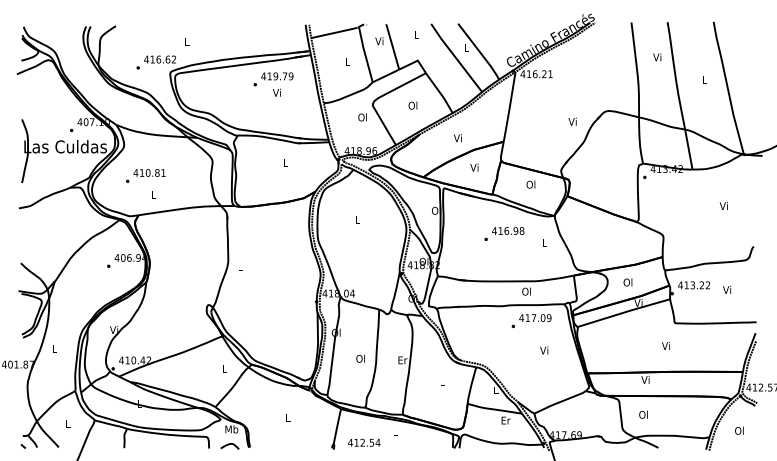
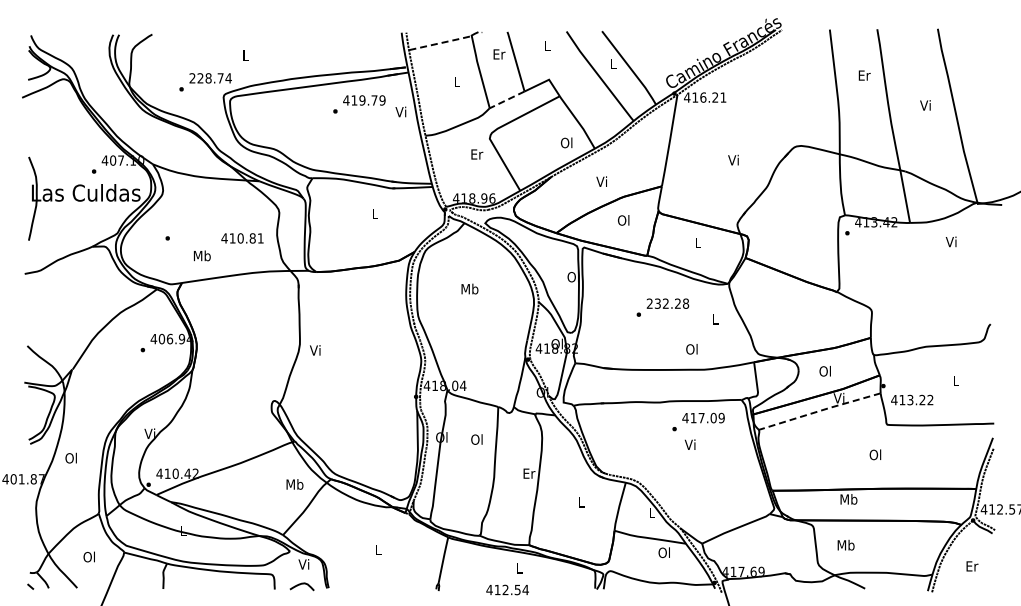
line: (335, 33) -> (440, 43), solid -> dashed
text: (380, 41) -> (499, 54), Vi -> Er
text: (657, 57) -> (864, 75), Vi -> Er
text: (160, 59) -> (210, 78), 416.62 -> 228.74
line: (385, 76) -> (506, 100), solid -> dashed
text: (704, 80) -> (925, 105), L -> Vi
text: (276, 92) -> (400, 111), moved
text: (412, 105) -> (566, 142), moved
text: (362, 117) -> (476, 154), Ol -> Er
text: (572, 121) -> (733, 159), moved
text: (474, 167) -> (623, 220), Vi -> Ol
text: (149, 173) -> (242, 238), moved
text: (530, 184) -> (697, 242), Ol -> L
text: (153, 194) -> (201, 255), L -> Mb
text: (723, 205) -> (950, 241), moved
text: (357, 219) -> (469, 288), L -> Mb
text: (504, 230) -> (663, 303), 416.98 -> 232.28
text: (239, 266) -> (314, 350), L -> Vi
text: (694, 284) -> (912, 399), moved
text: (727, 289) -> (955, 380), Vi -> L
text: (526, 291) -> (691, 349), moved
line: (623, 312) -> (819, 410), solid -> dashed
text: (666, 345) -> (875, 454), Vi -> Ol
text: (53, 348) -> (70, 457), L -> Ol
text: (543, 350) -> (689, 444), moved
text: (360, 358) -> (476, 439), moved
text: (224, 368) -> (294, 484), L -> Mb
text: (645, 380) -> (848, 499), Vi -> Mb
text: (643, 414) -> (845, 544), Ol -> Mb
text: (505, 420) -> (664, 552), Er -> Ol
text: (67, 423) -> (88, 556), L -> Ol
text: (231, 429) -> (304, 564), Mb -> Vi
text: (739, 430) -> (971, 566), Ol -> Er
text: (364, 442) -> (507, 589), moved

